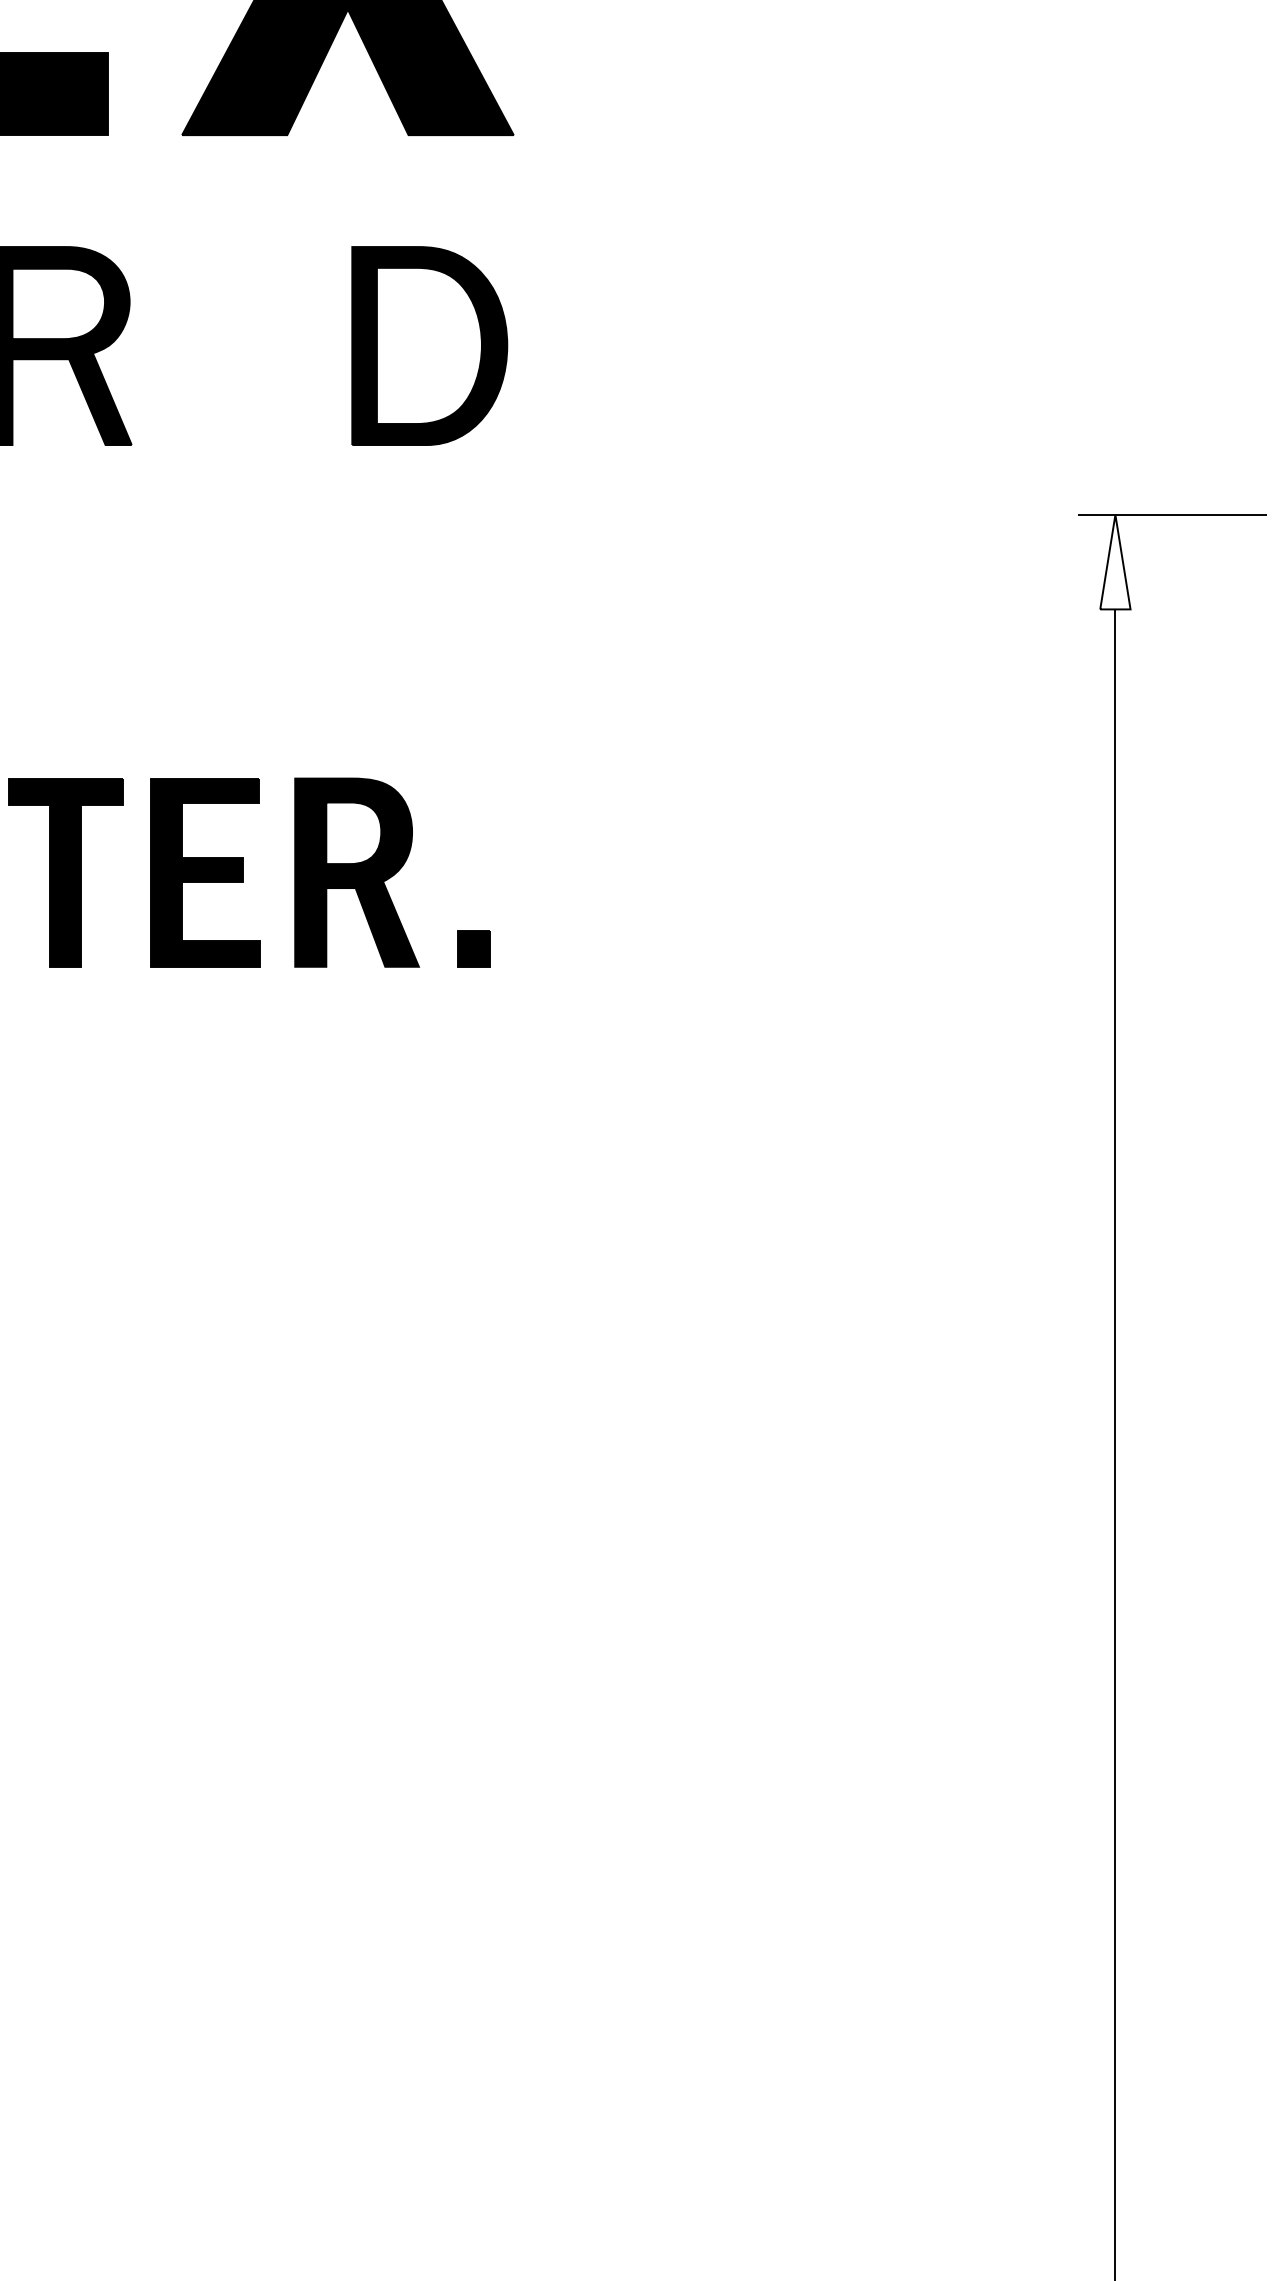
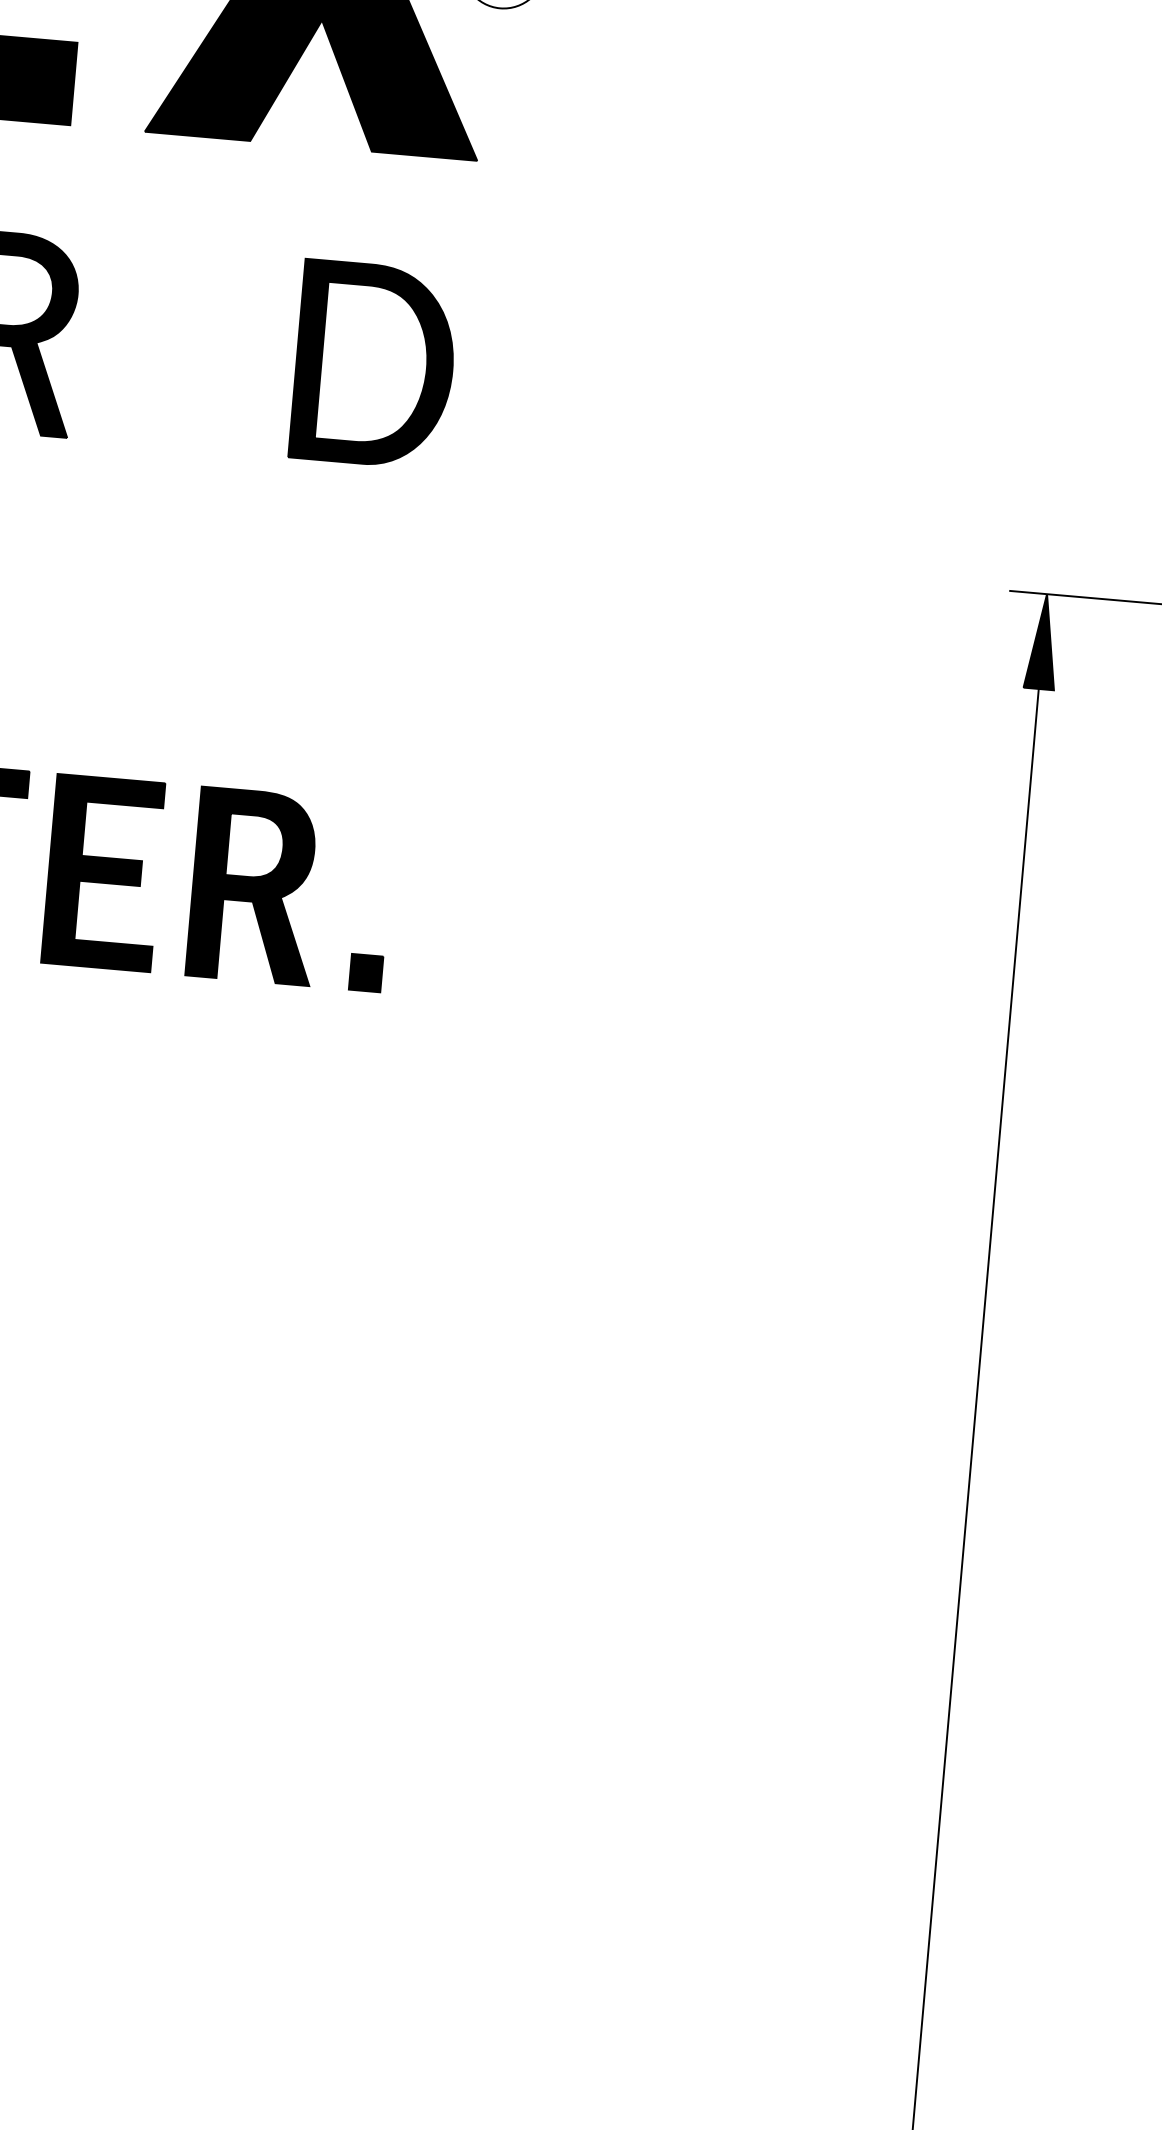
fill: (1115, 561) -> (1043, 640), added

